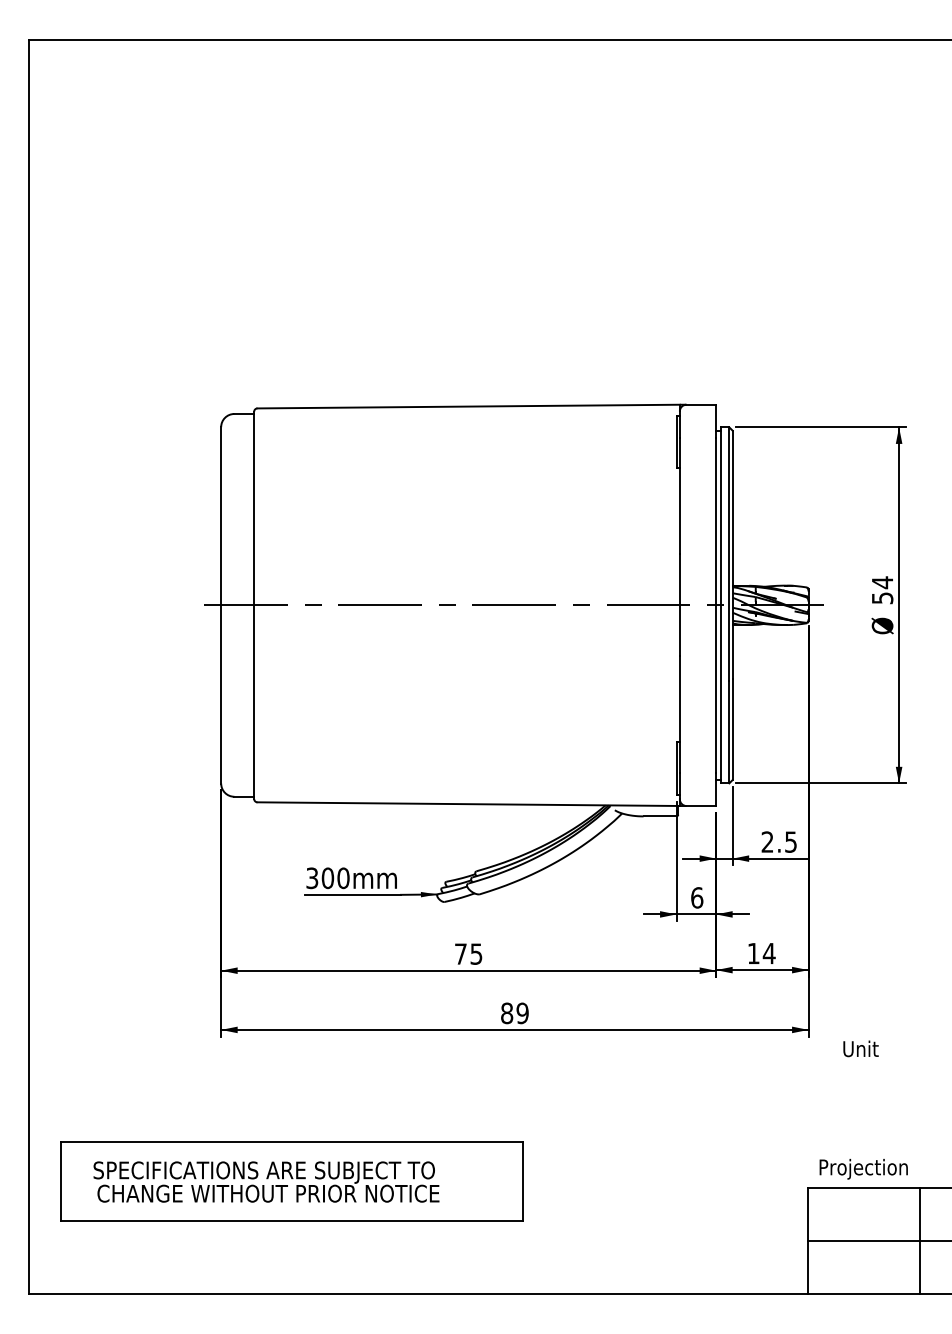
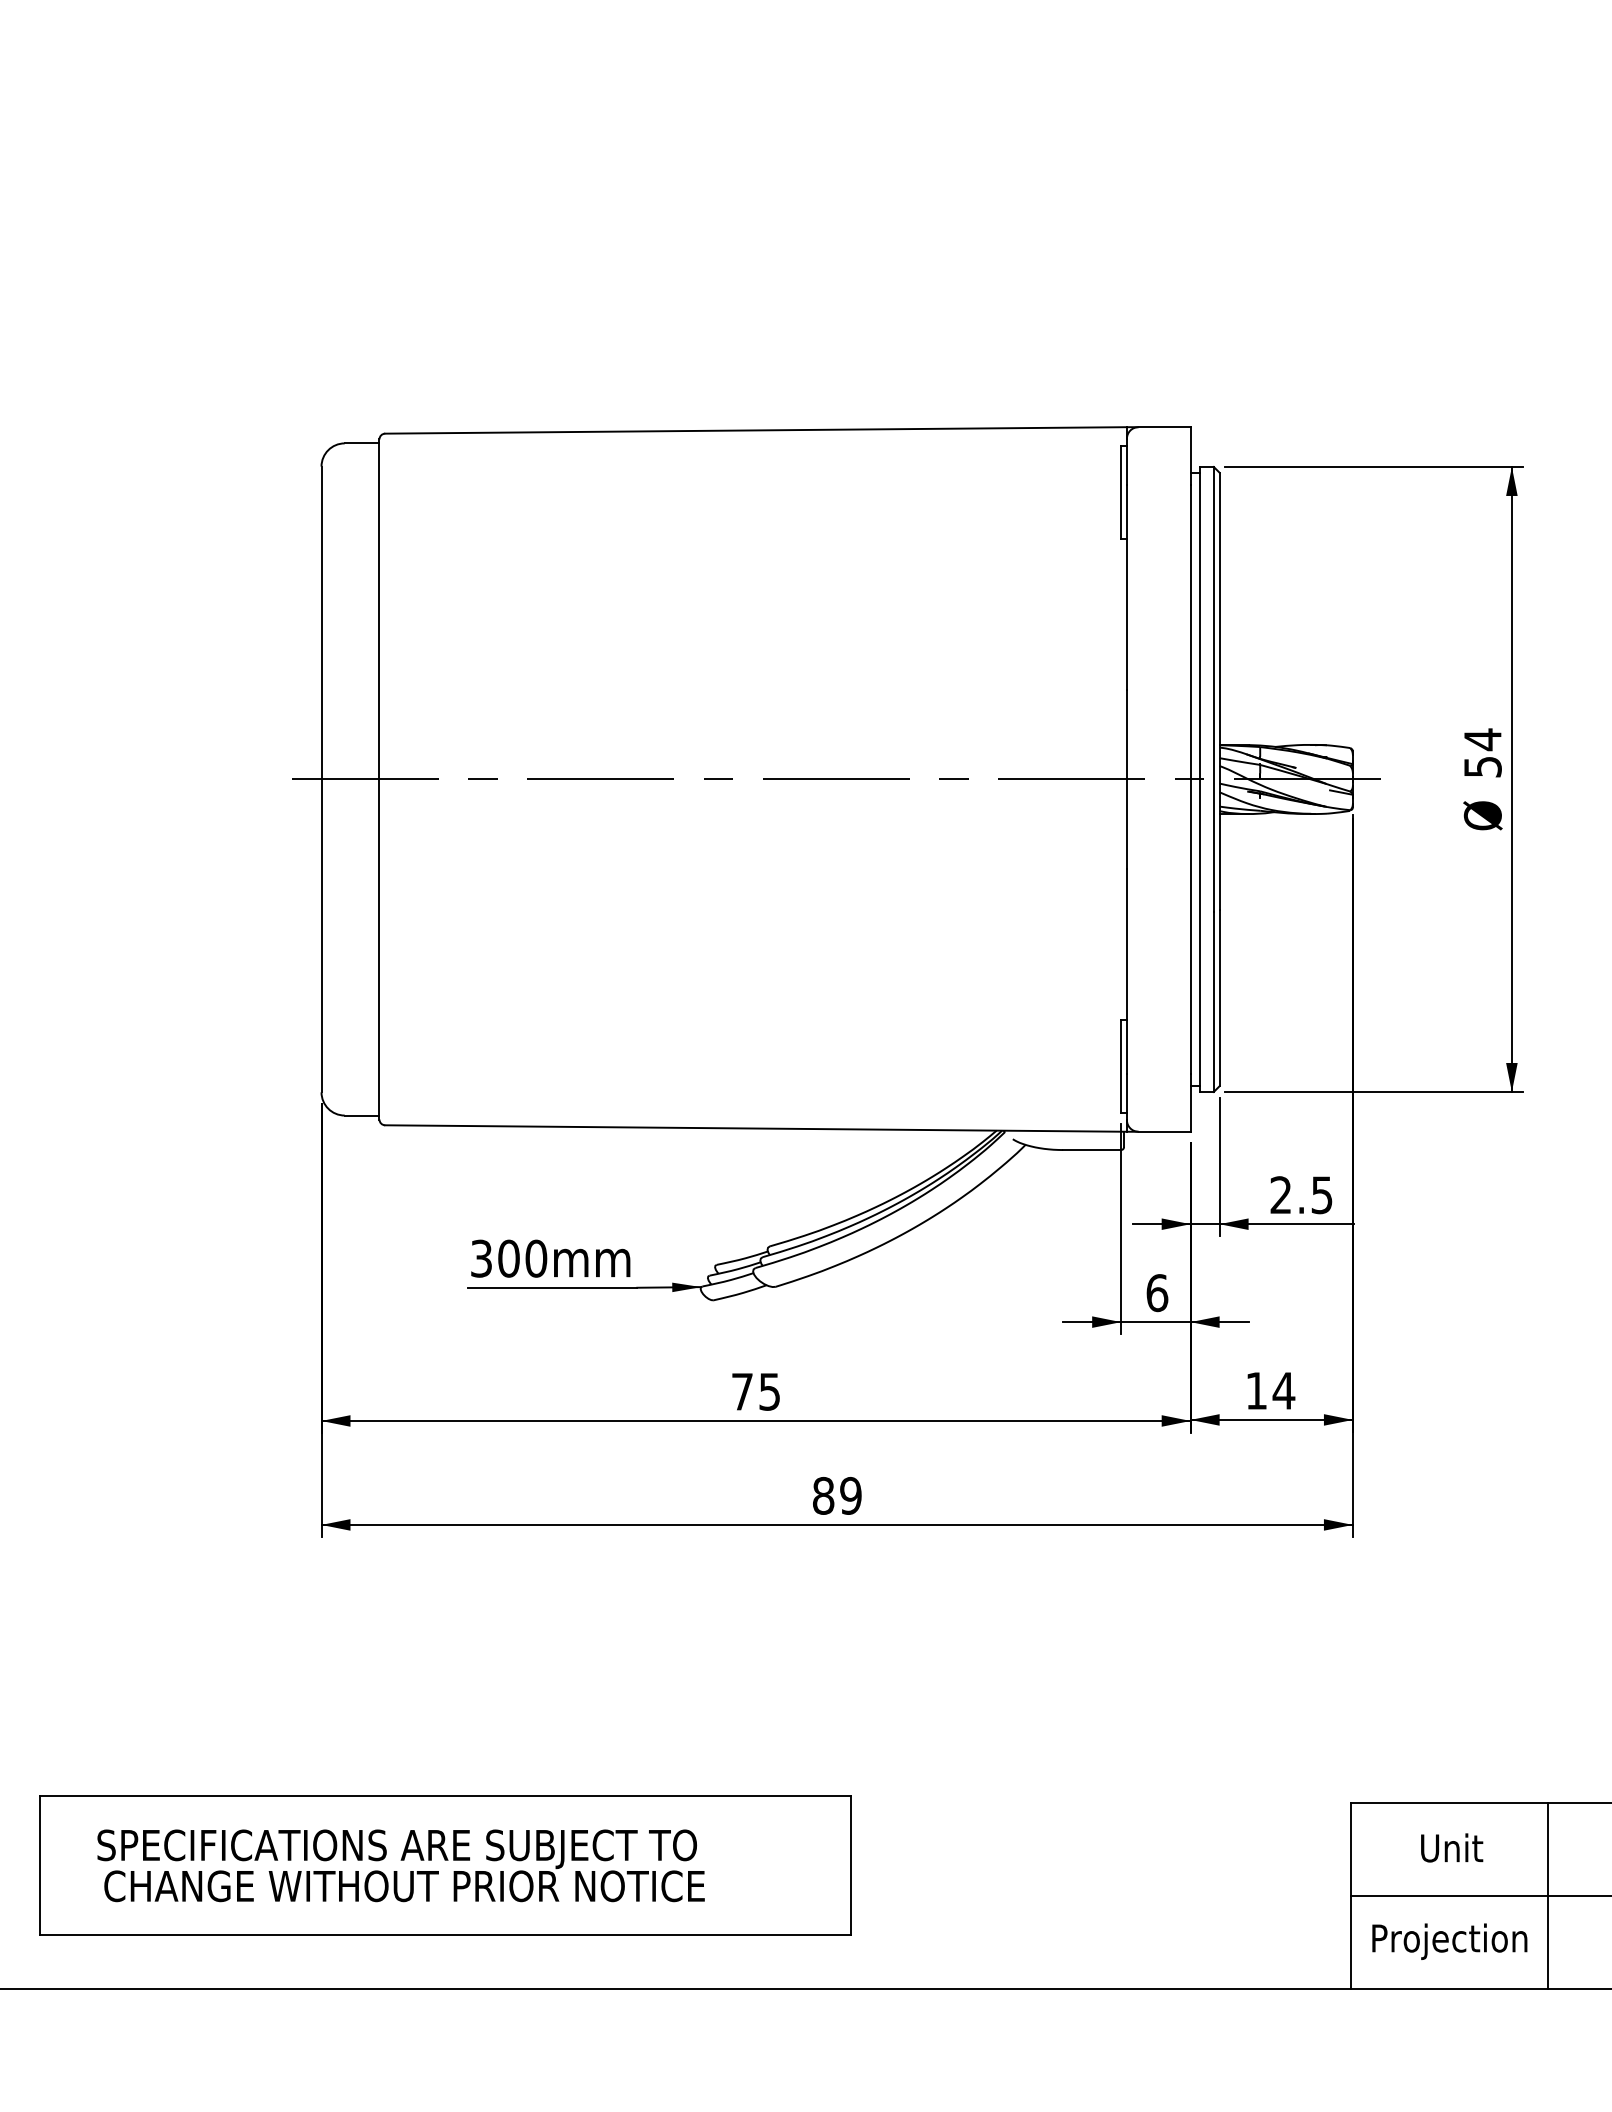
text: (860, 1048) -> (1451, 1847), moved
text: (863, 1169) -> (1449, 1942), moved
part: (291, 1181) -> (445, 1864), moved

